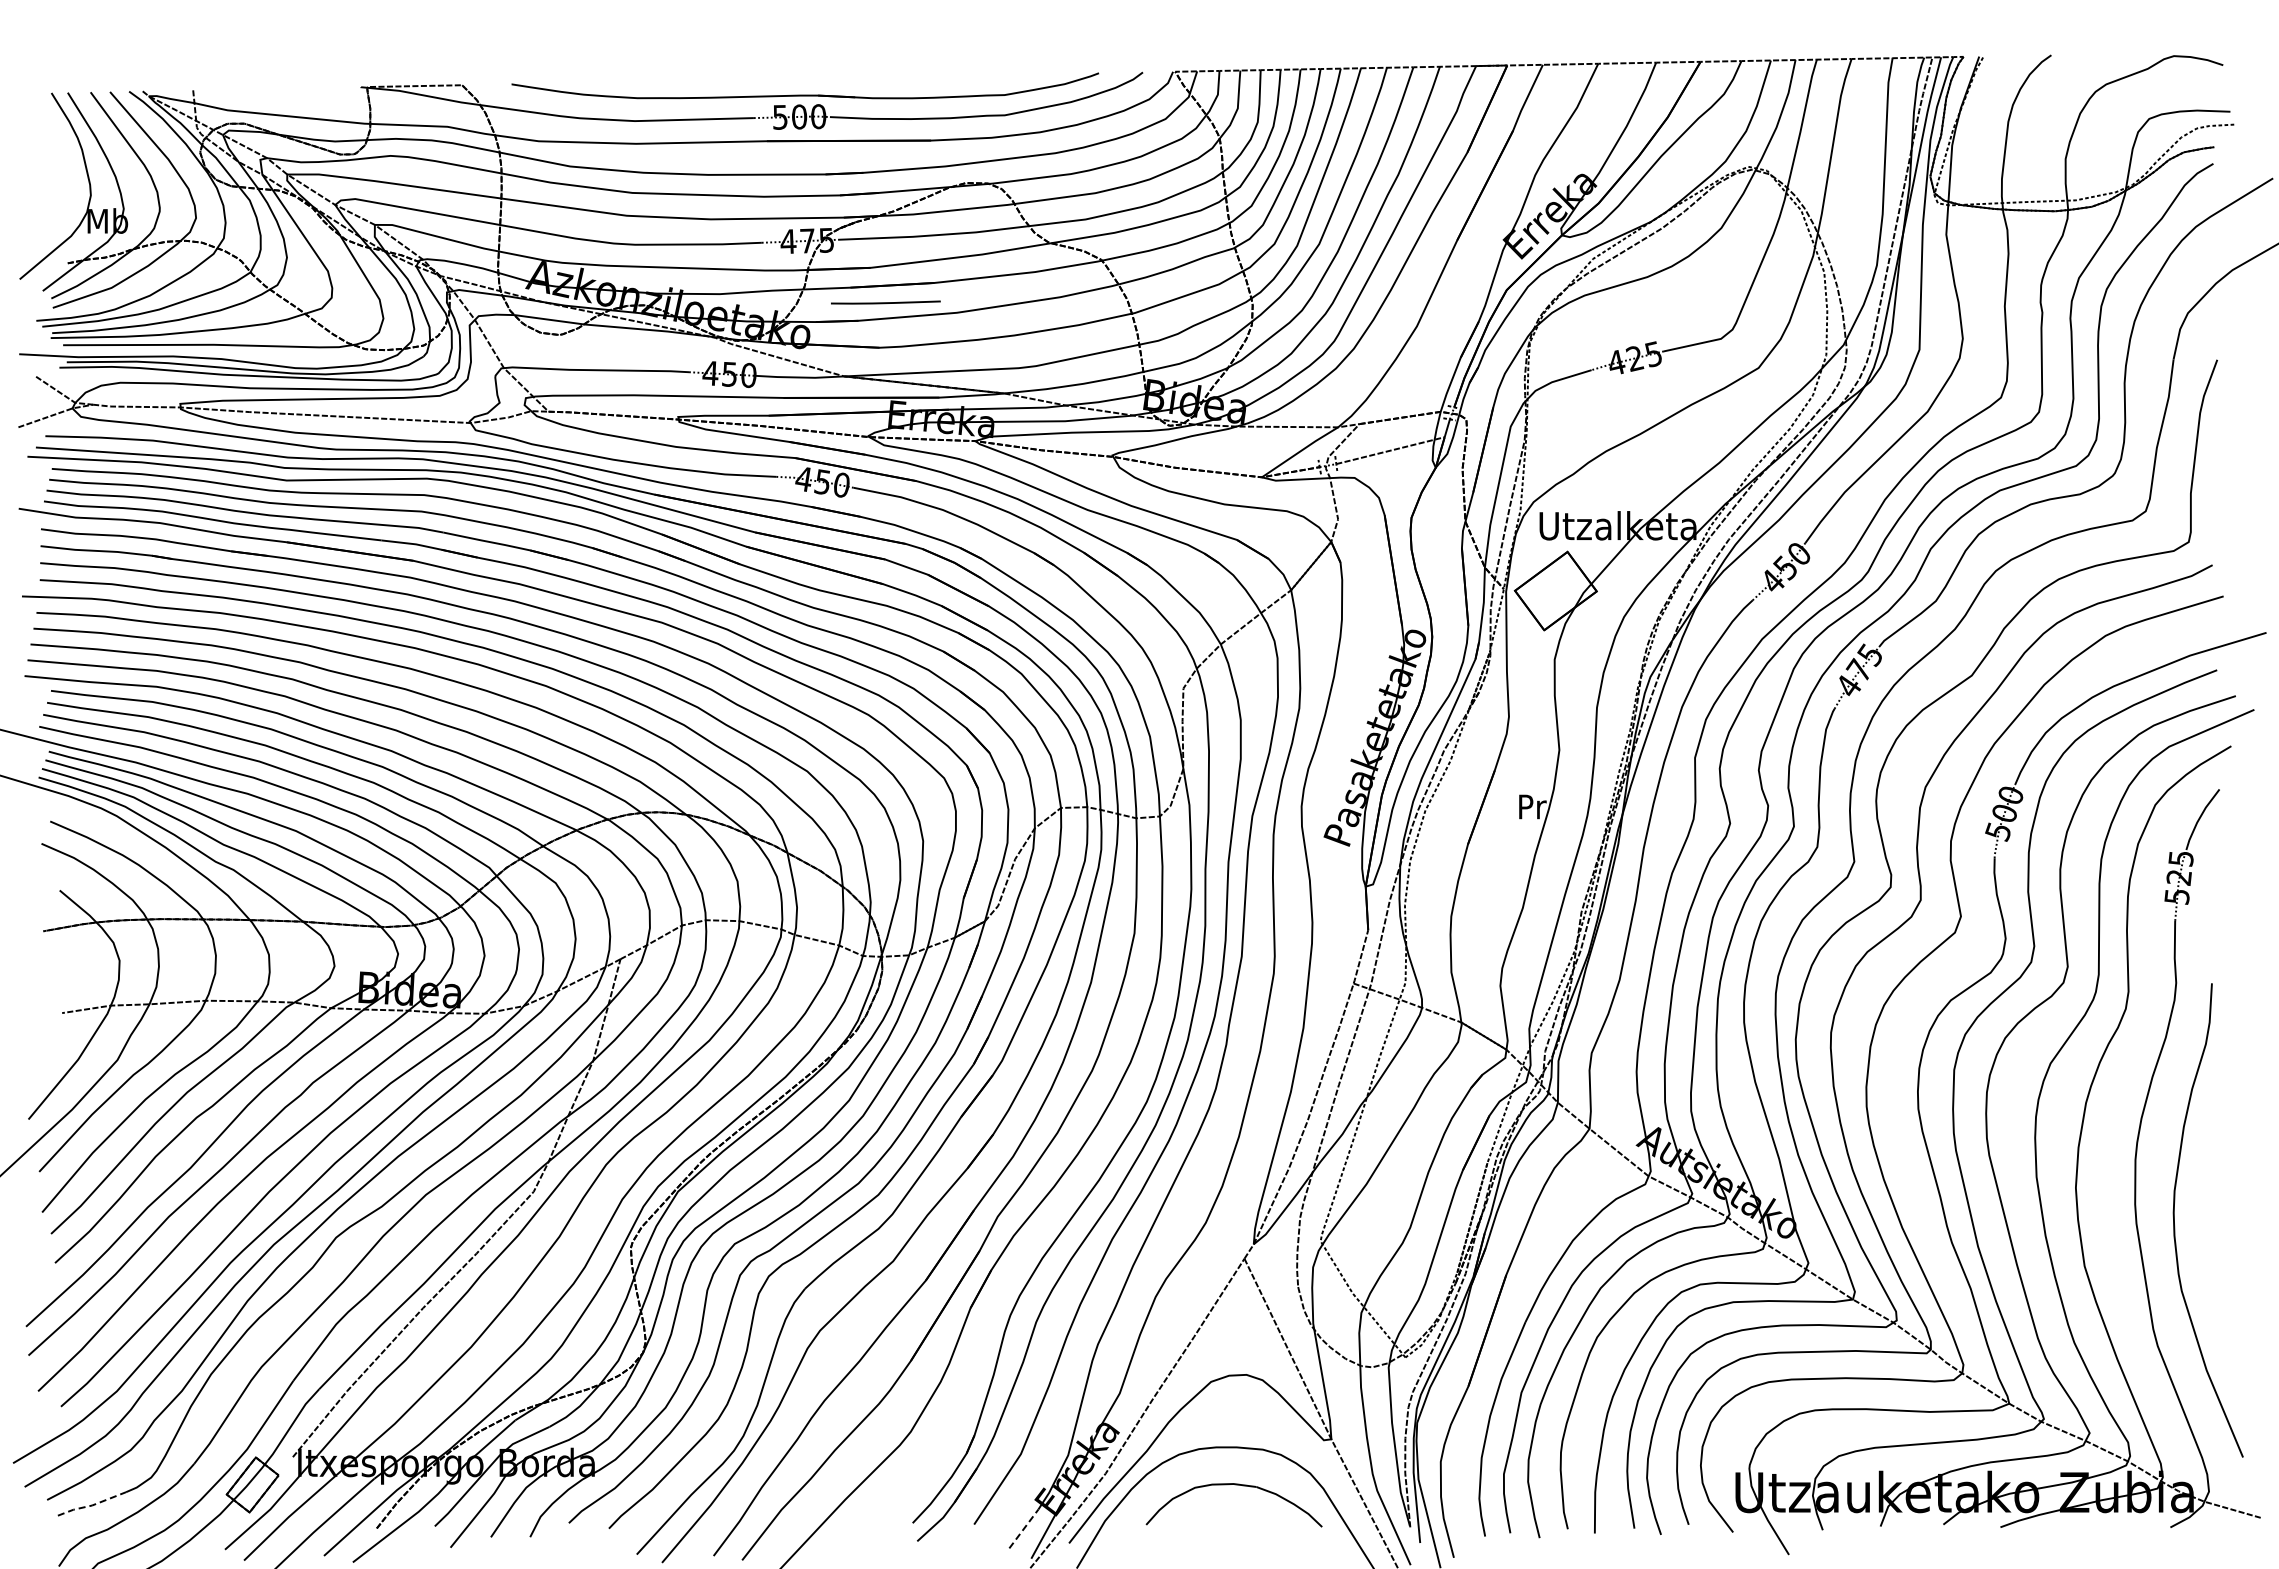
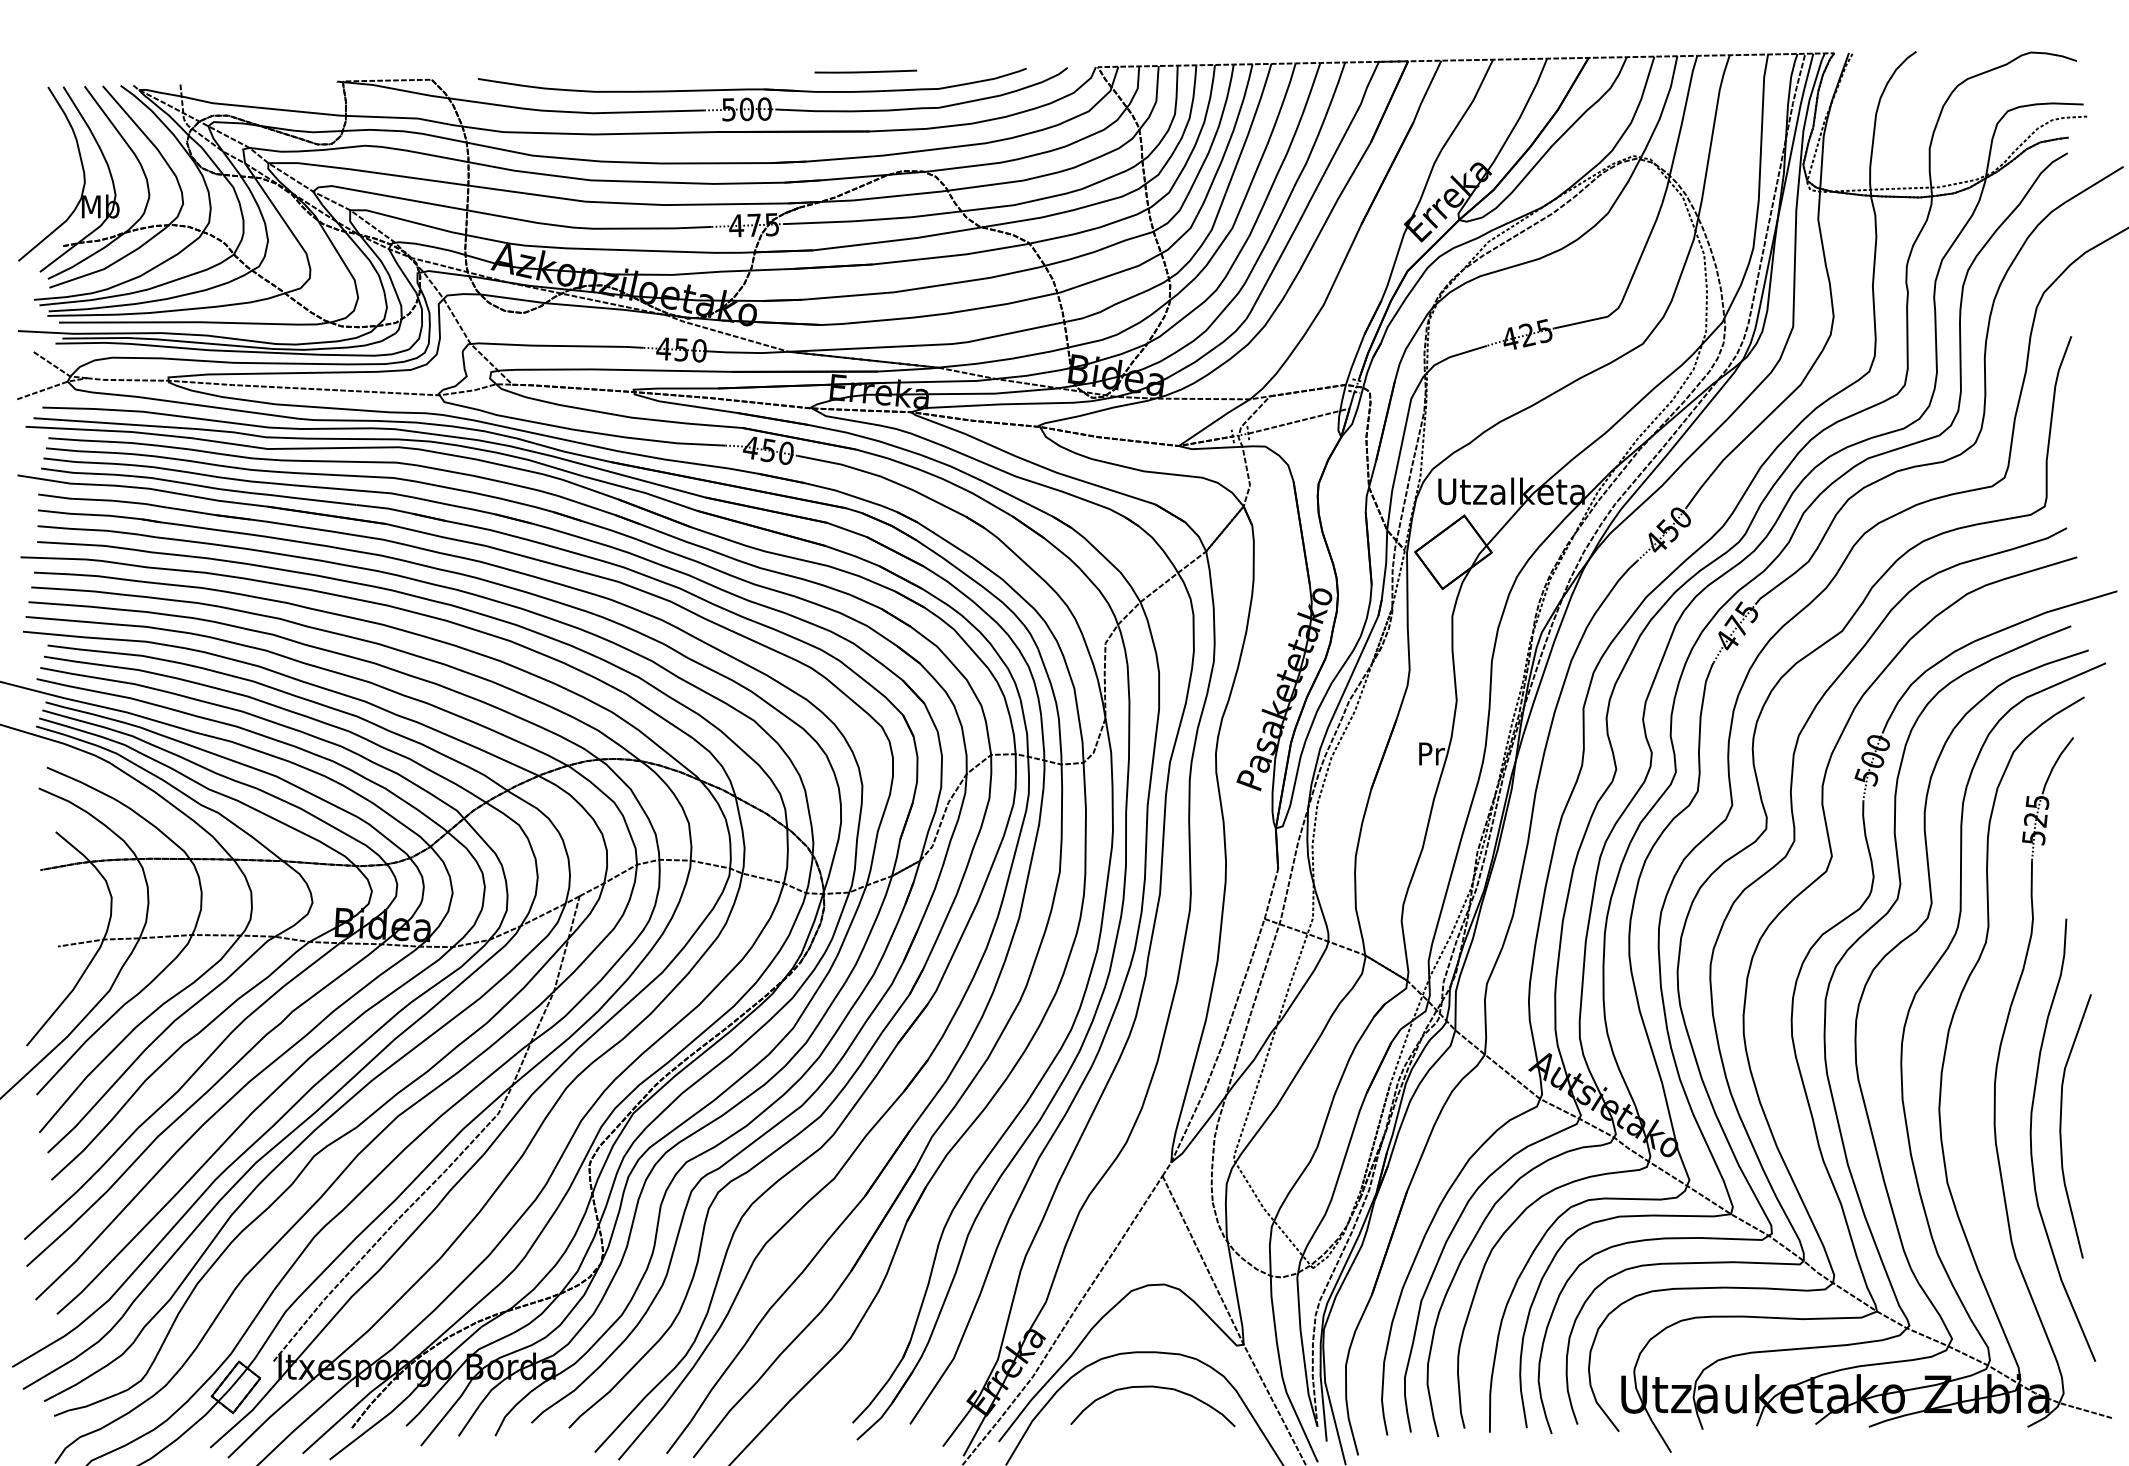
line: (885, 302) -> (865, 71), moved
curve: (2206, 1205) -> (2061, 1126), added
line: (92, 1505) -> (86, 1406), dashed -> solid
line: (1024, 1528) -> (957, 1428), dashed -> solid

